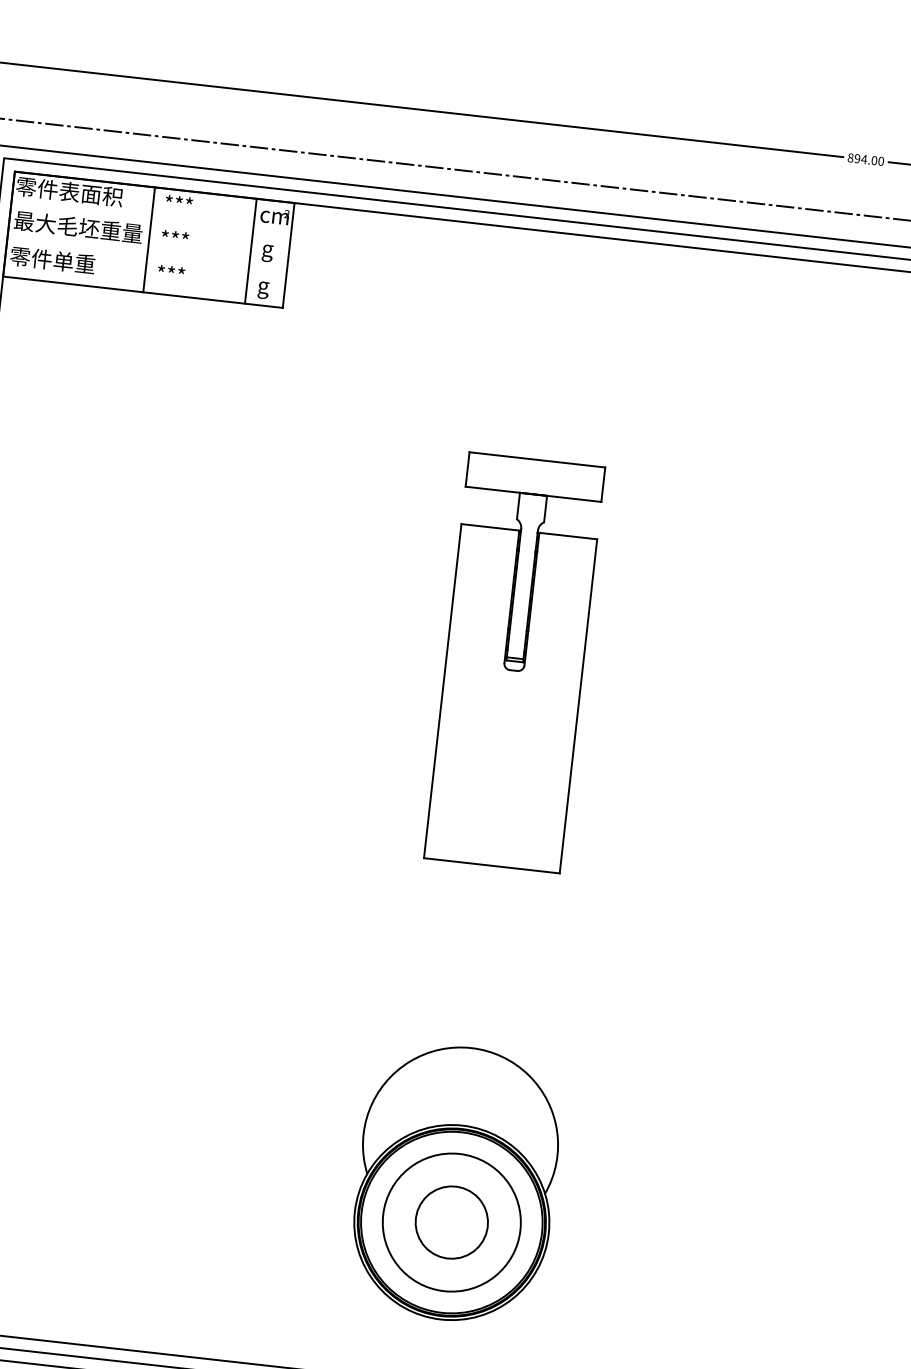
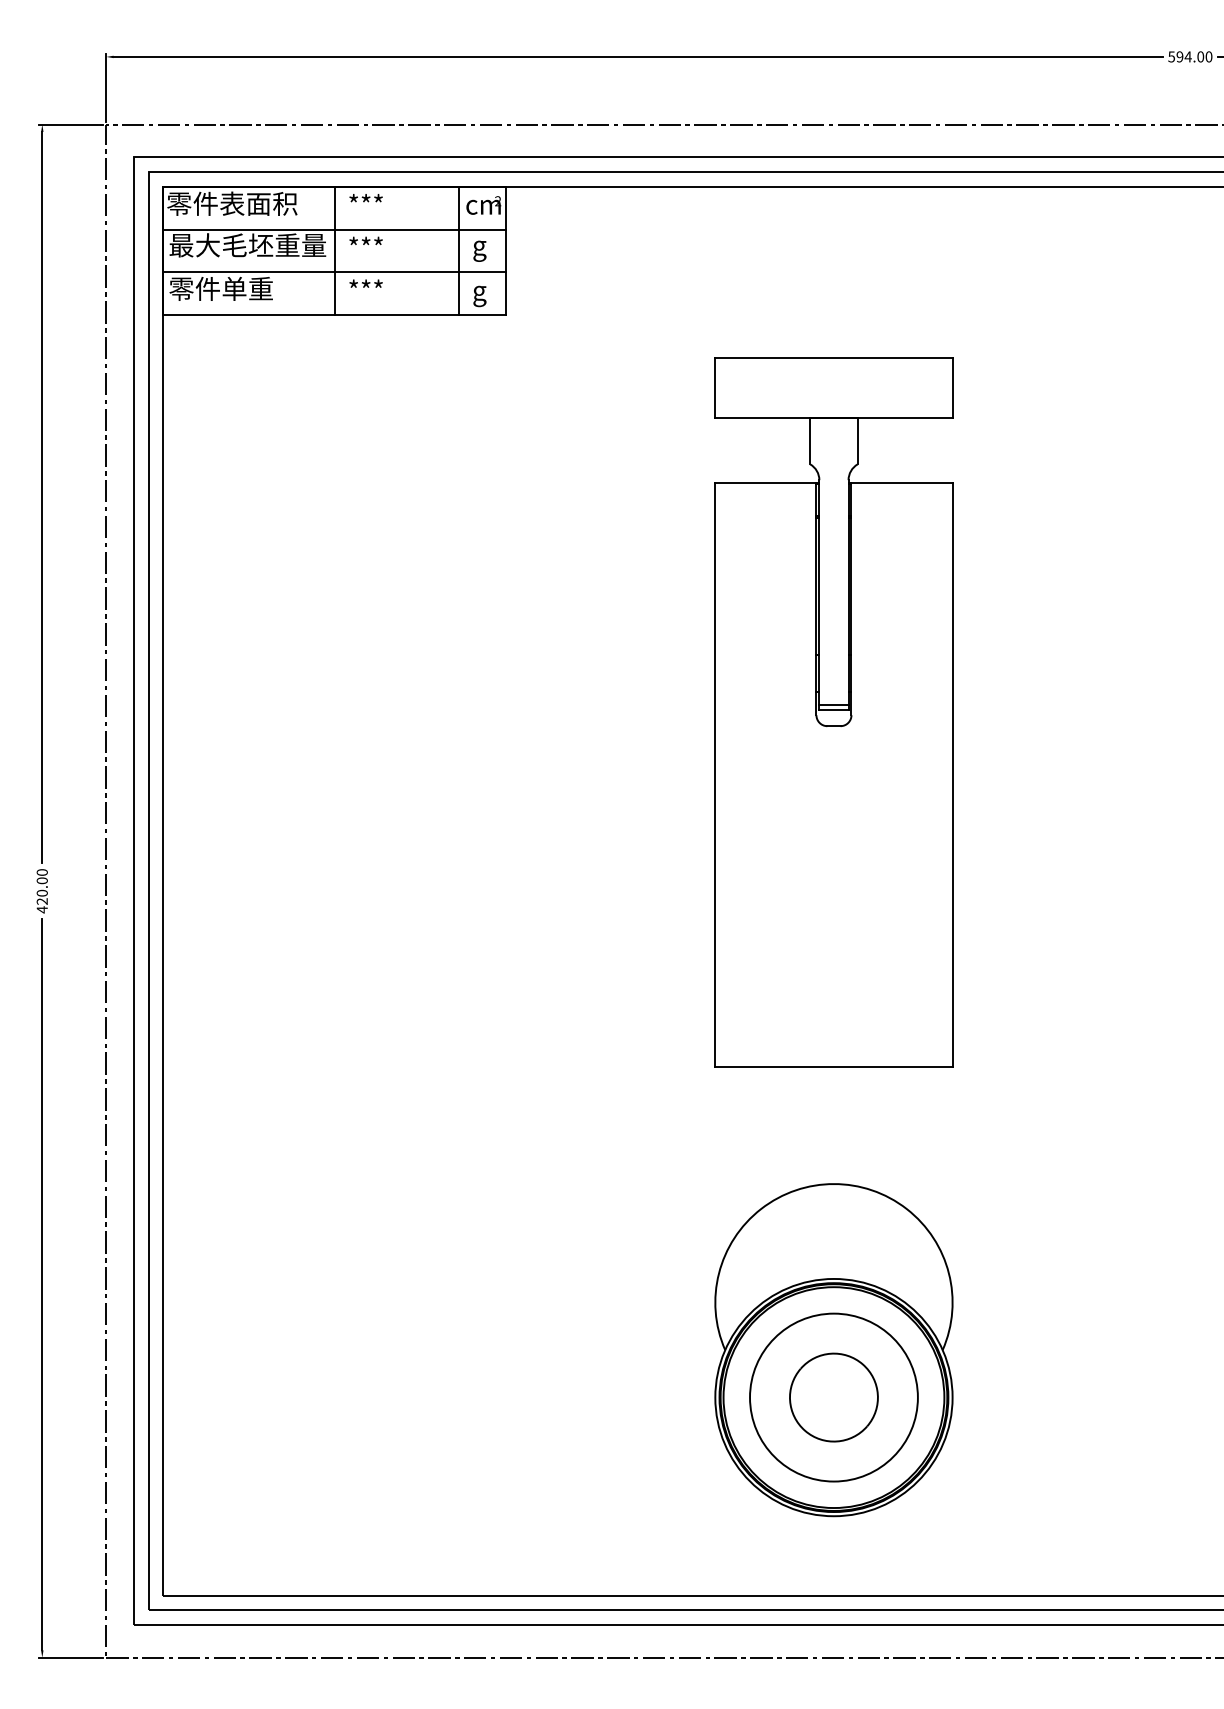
text: (850, 157) -> (1171, 56), 894.00 -> 594.00
line: (150, 222) -> (334, 229), added
line: (146, 257) -> (334, 272), added
part: (514, 662) -> (833, 712), size x1.43

